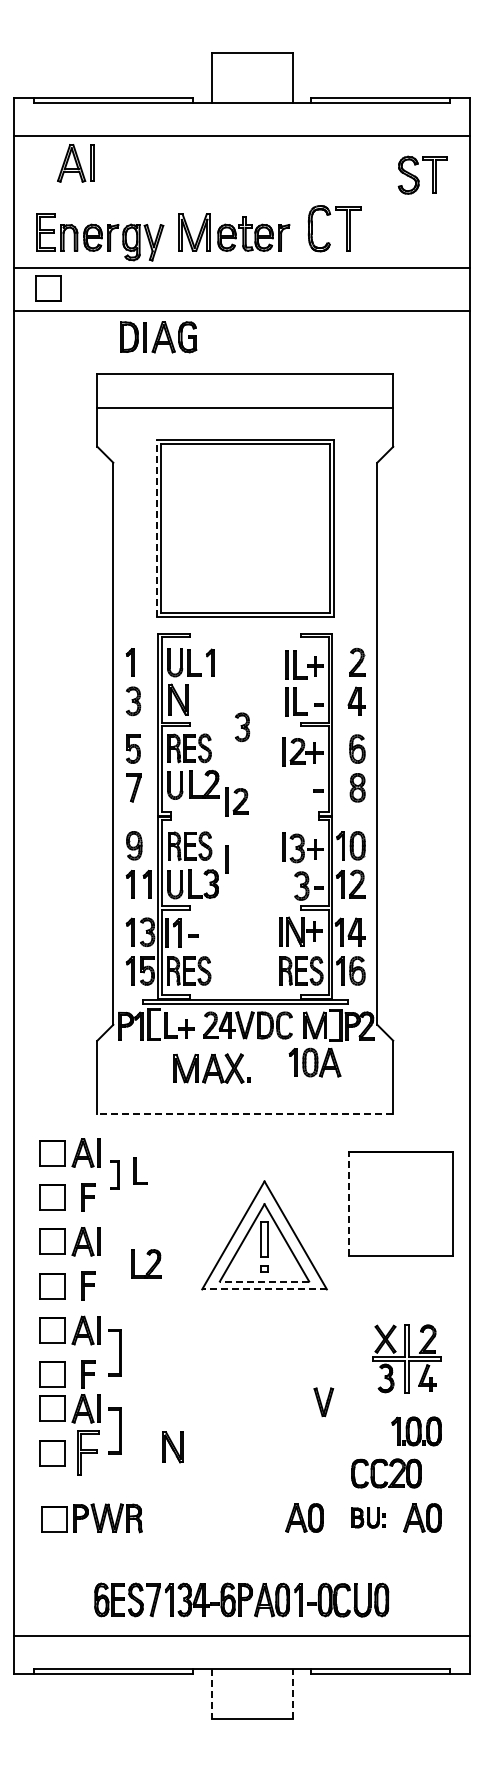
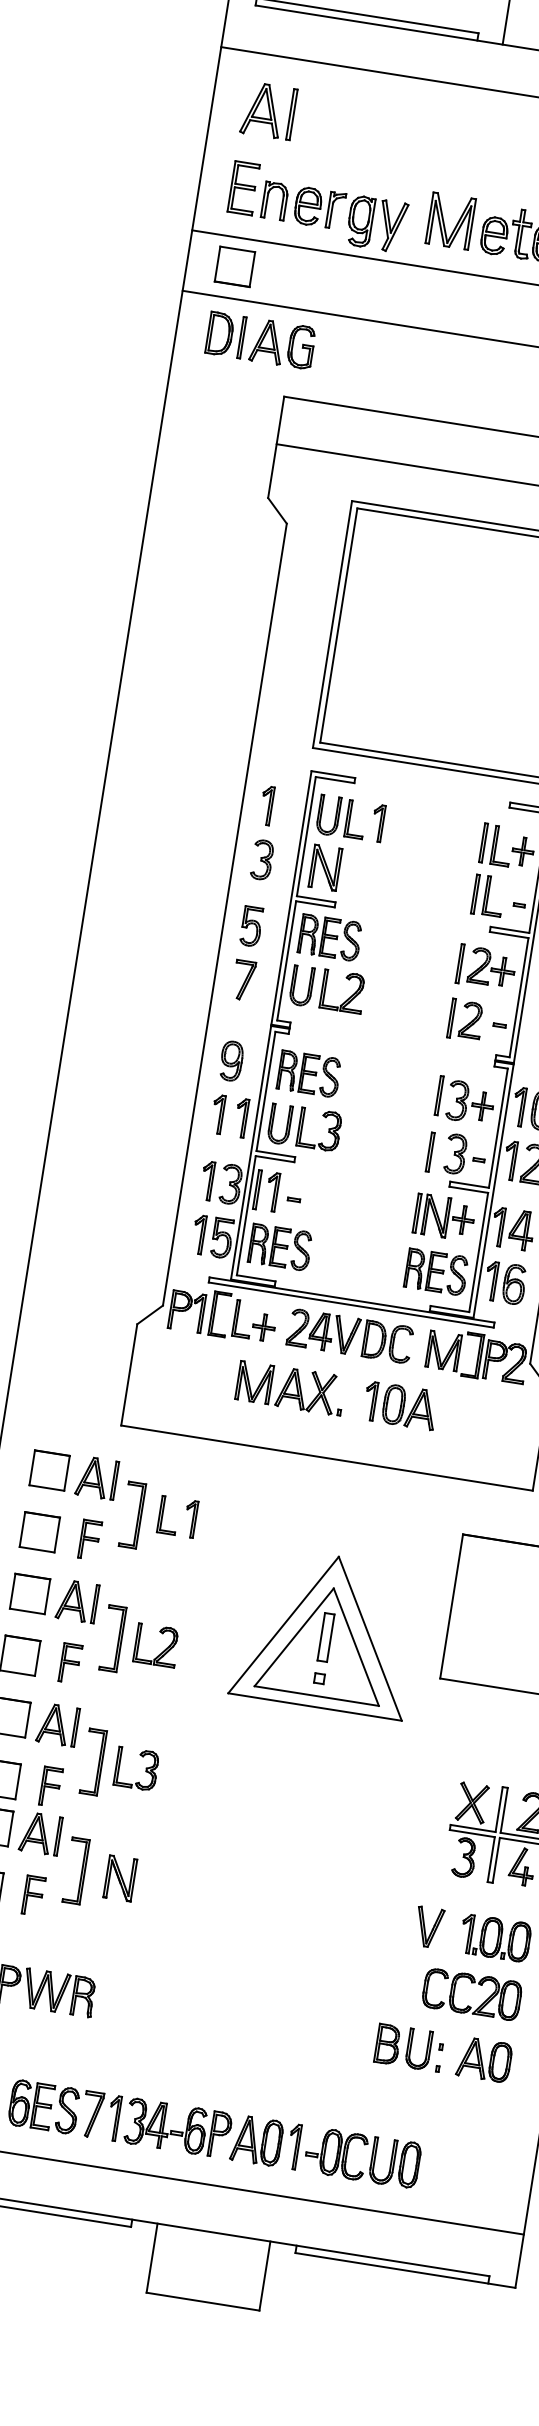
part: (75, 163) -> (268, 111), moved
part: (158, 337) -> (260, 340), moved
line: (156, 528) -> (332, 624), dashed -> solid
part: (242, 727) -> (408, 920), removed
part: (236, 801) -> (465, 1019), moved
line: (226, 859) -> (429, 1152), moved
part: (314, 1062) -> (399, 1405), moved
line: (245, 1113) -> (327, 1458), dashed -> solid
part: (156, 1170) -> (190, 1517), added
part: (114, 1174) -> (131, 1514), size x1.67
line: (349, 1203) -> (452, 1606), dashed -> solid
part: (114, 1263) -> (112, 1637), added
line: (264, 1281) -> (316, 1696), dashed -> solid
line: (264, 1289) -> (314, 1707), dashed -> solid
part: (146, 1352) -> (136, 1768), added
part: (323, 1402) -> (428, 1927), moved
part: (172, 1447) -> (119, 1878), moved
part: (88, 1452) -> (34, 1895), size x0.62
part: (389, 1466) -> (477, 1985), moved
part: (304, 1517) -> (320, 2033), removed
part: (368, 1517) -> (409, 2047), size x1.43
line: (211, 1694) -> (151, 2258), dashed -> solid
line: (292, 1694) -> (264, 2276), dashed -> solid

